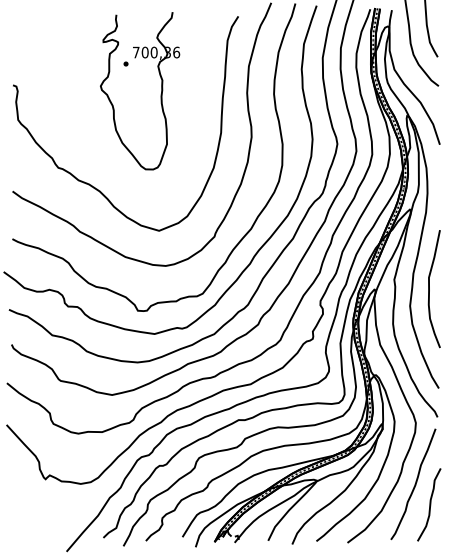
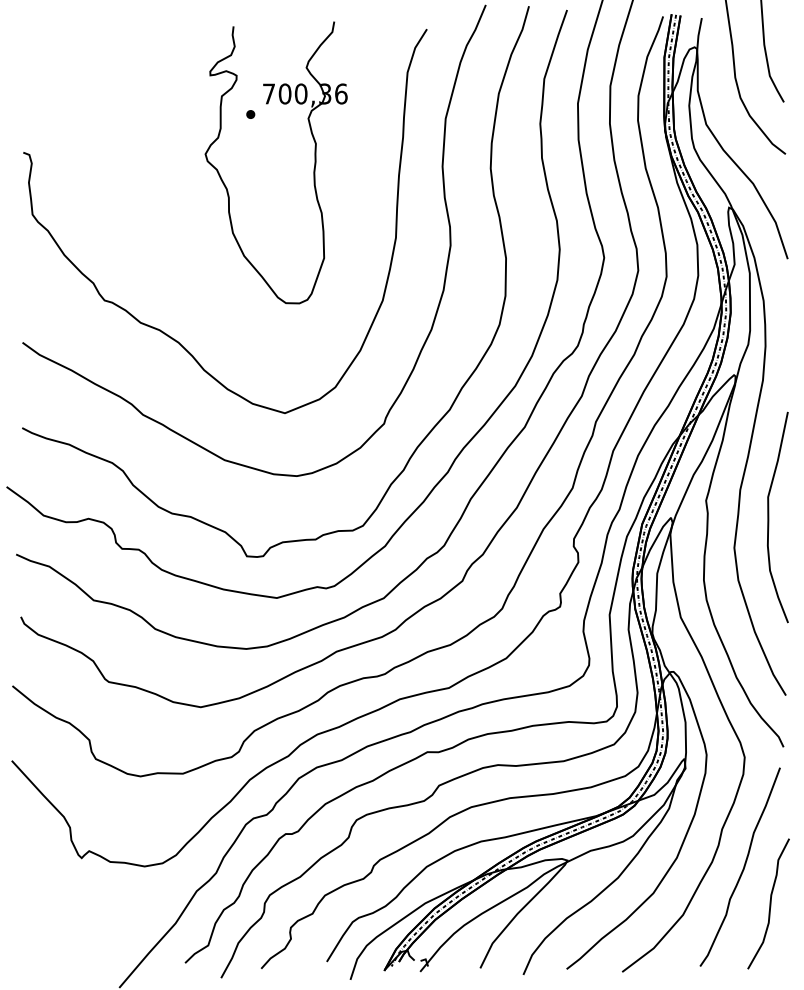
part: (160, 94) -> (312, 169), moved

